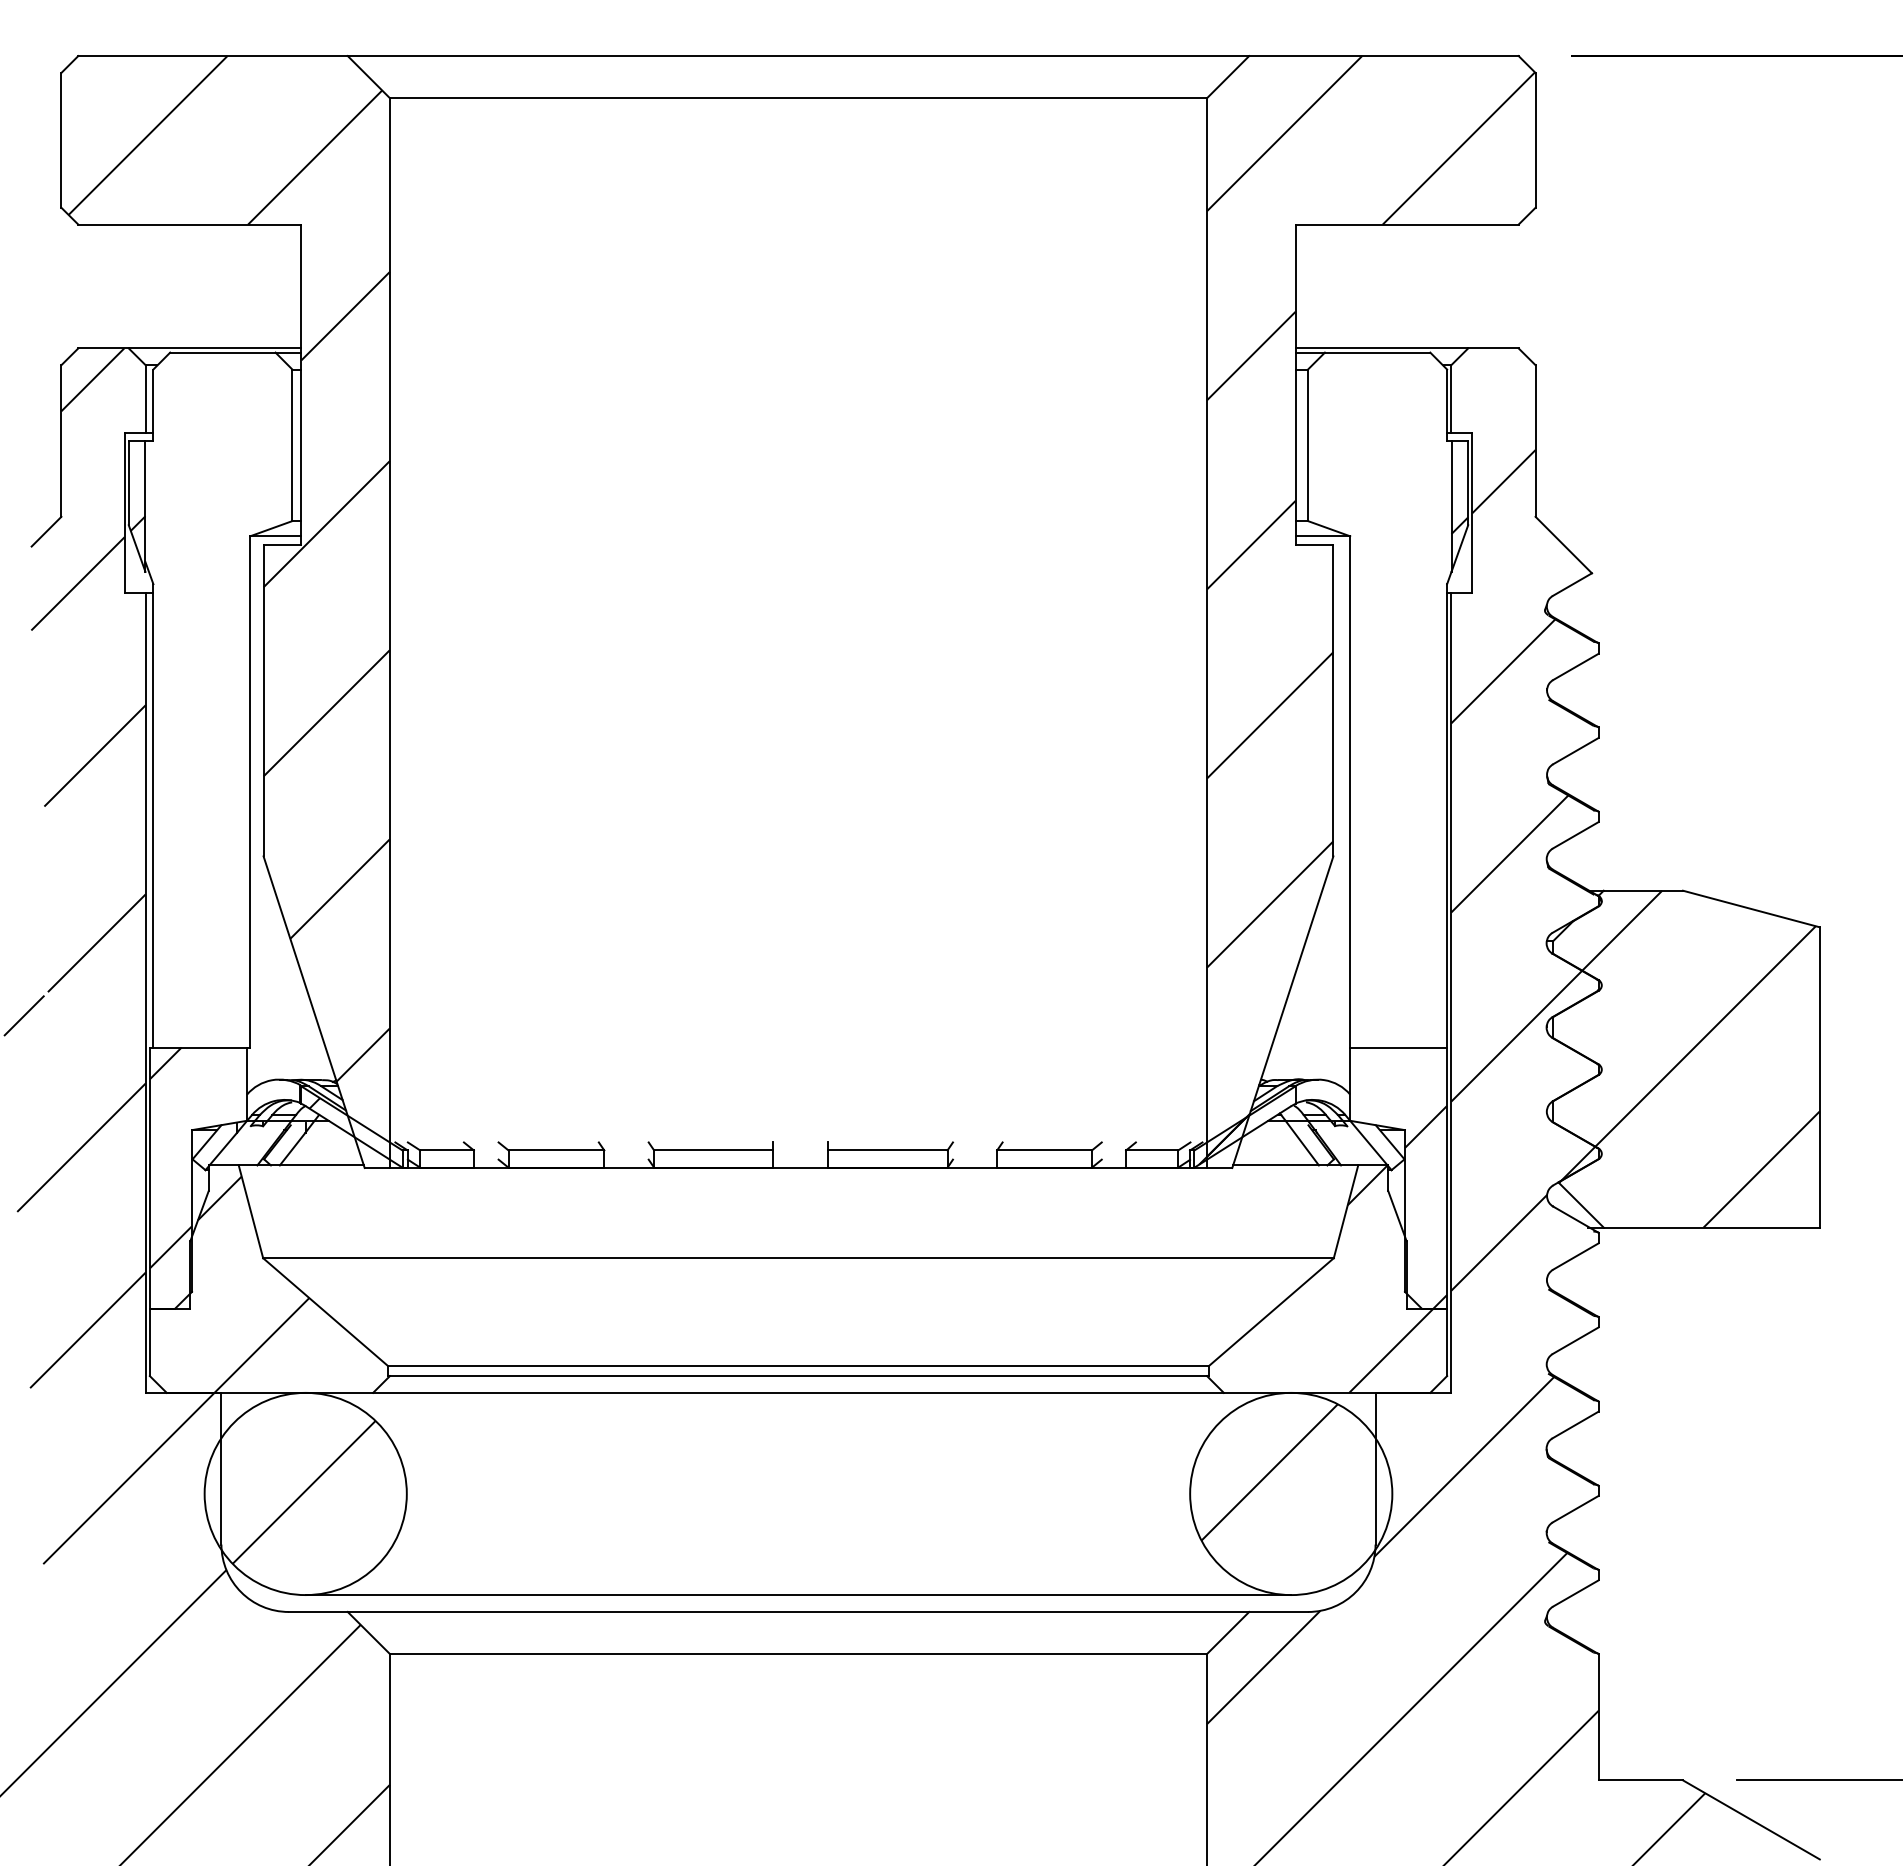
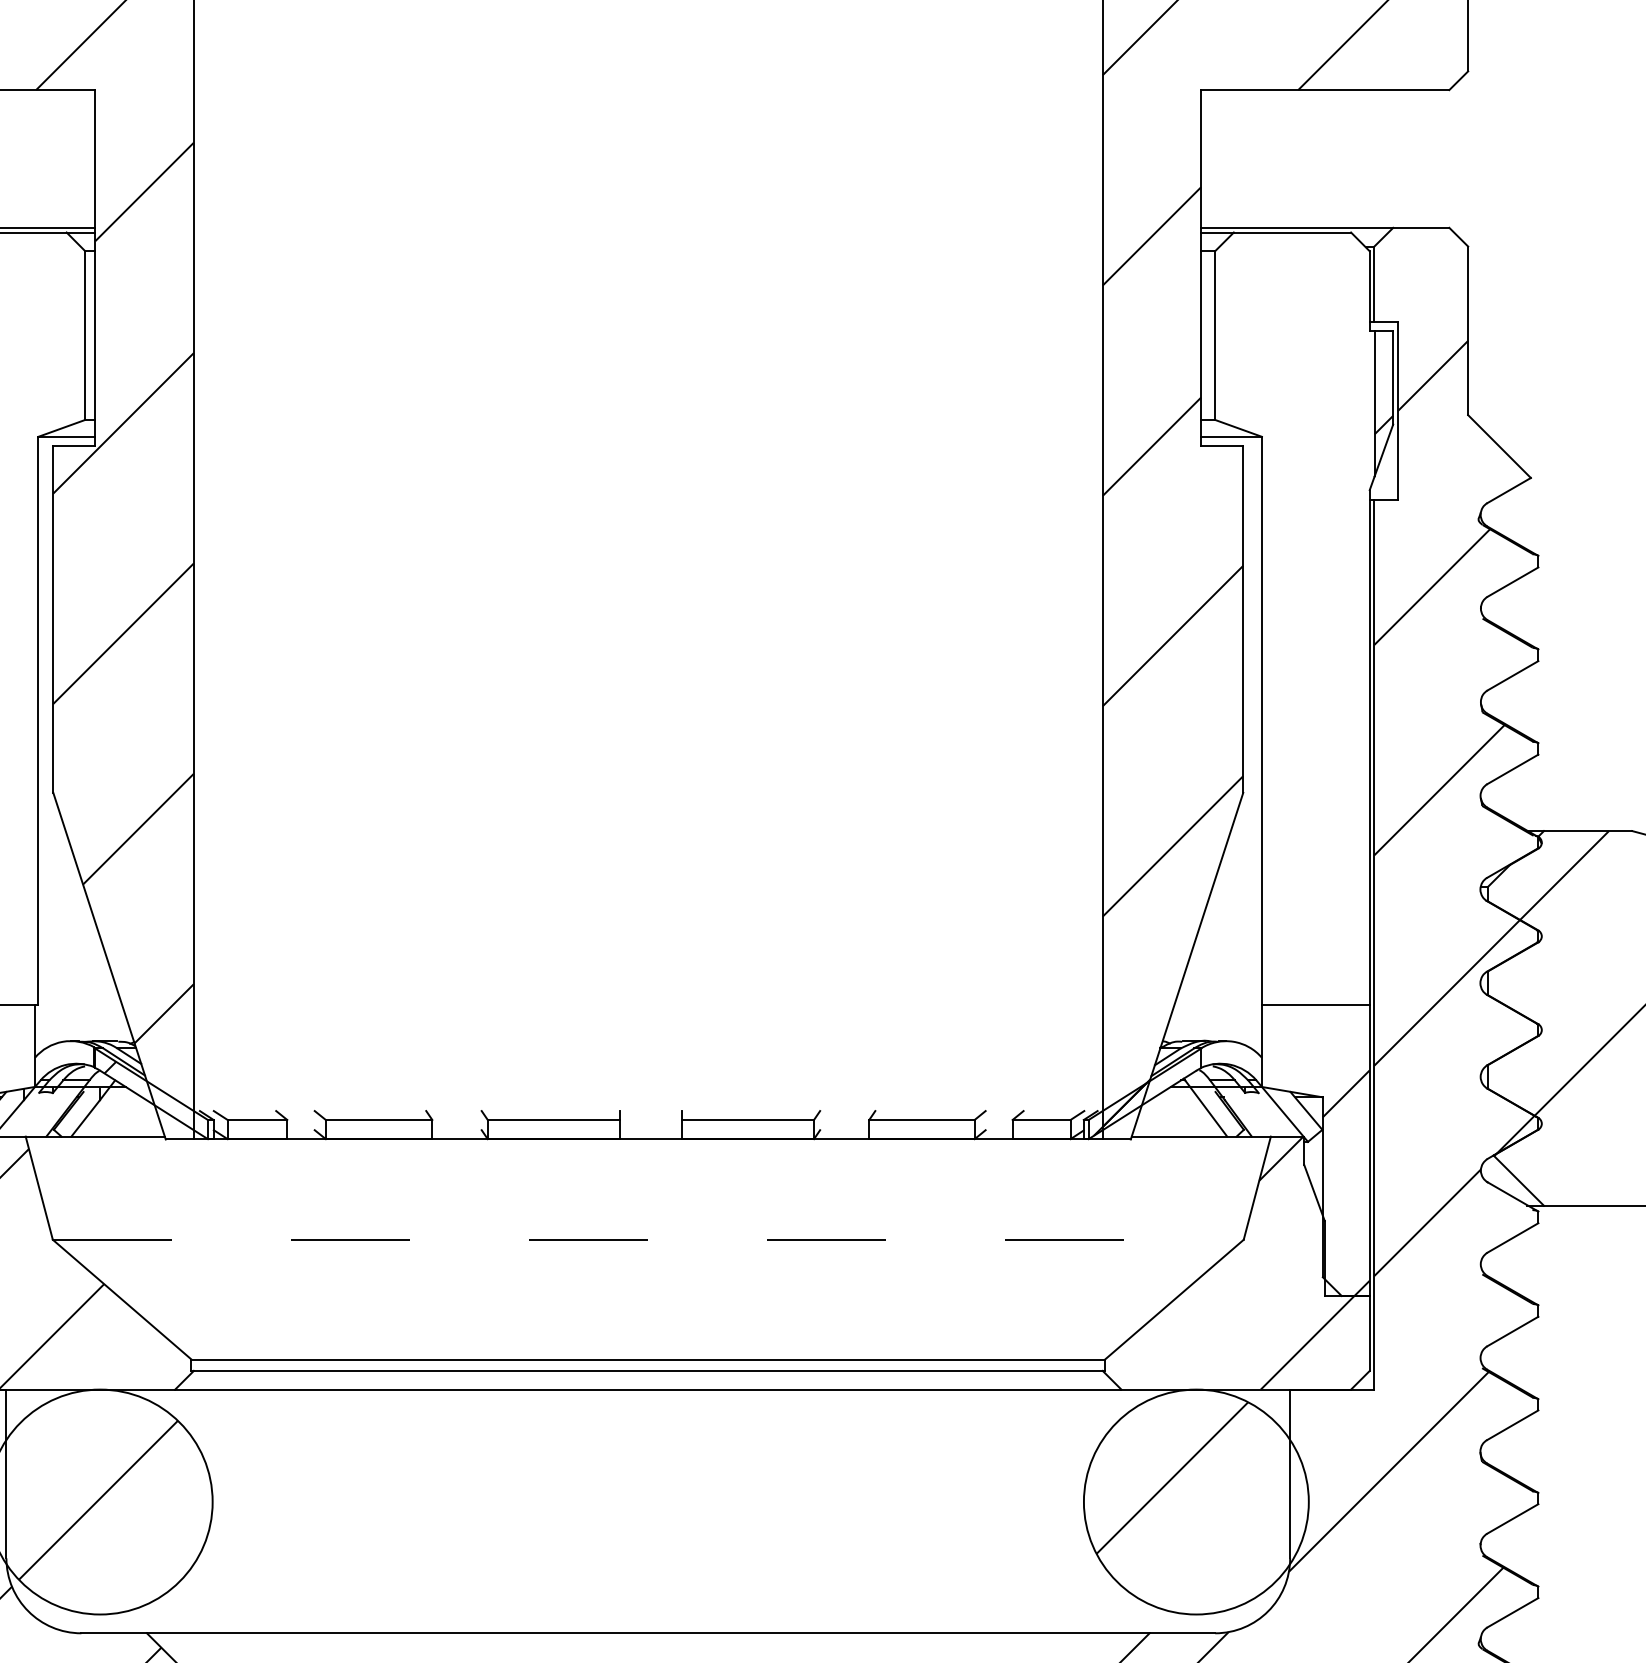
line: (799, 1258) -> (649, 1240), solid -> dashed
line: (798, 1595) -> (648, 1614), removed

